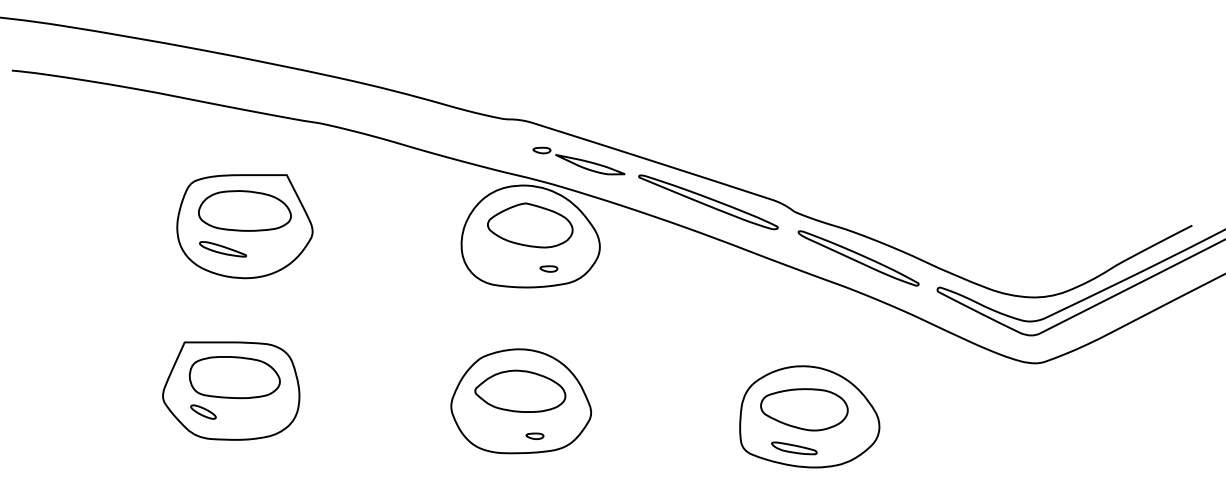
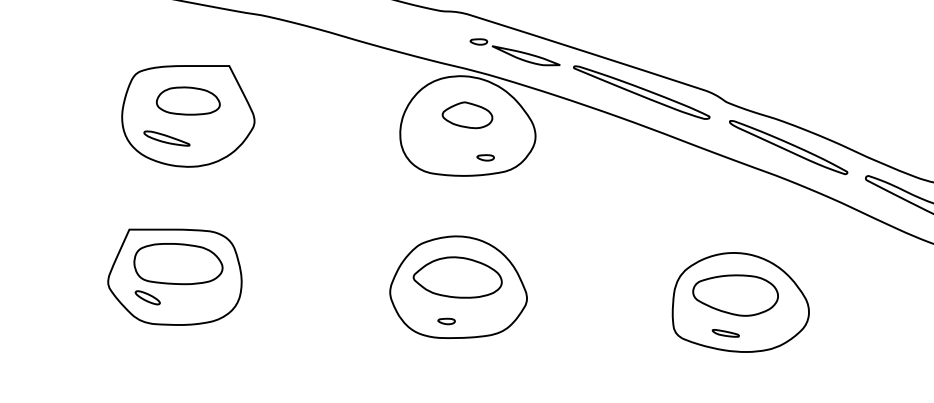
part: (244, 210) -> (187, 100), size x0.7
part: (530, 225) -> (467, 115), size x0.6
part: (534, 435) -> (446, 320), moved
part: (794, 448) -> (725, 333), size x0.6

